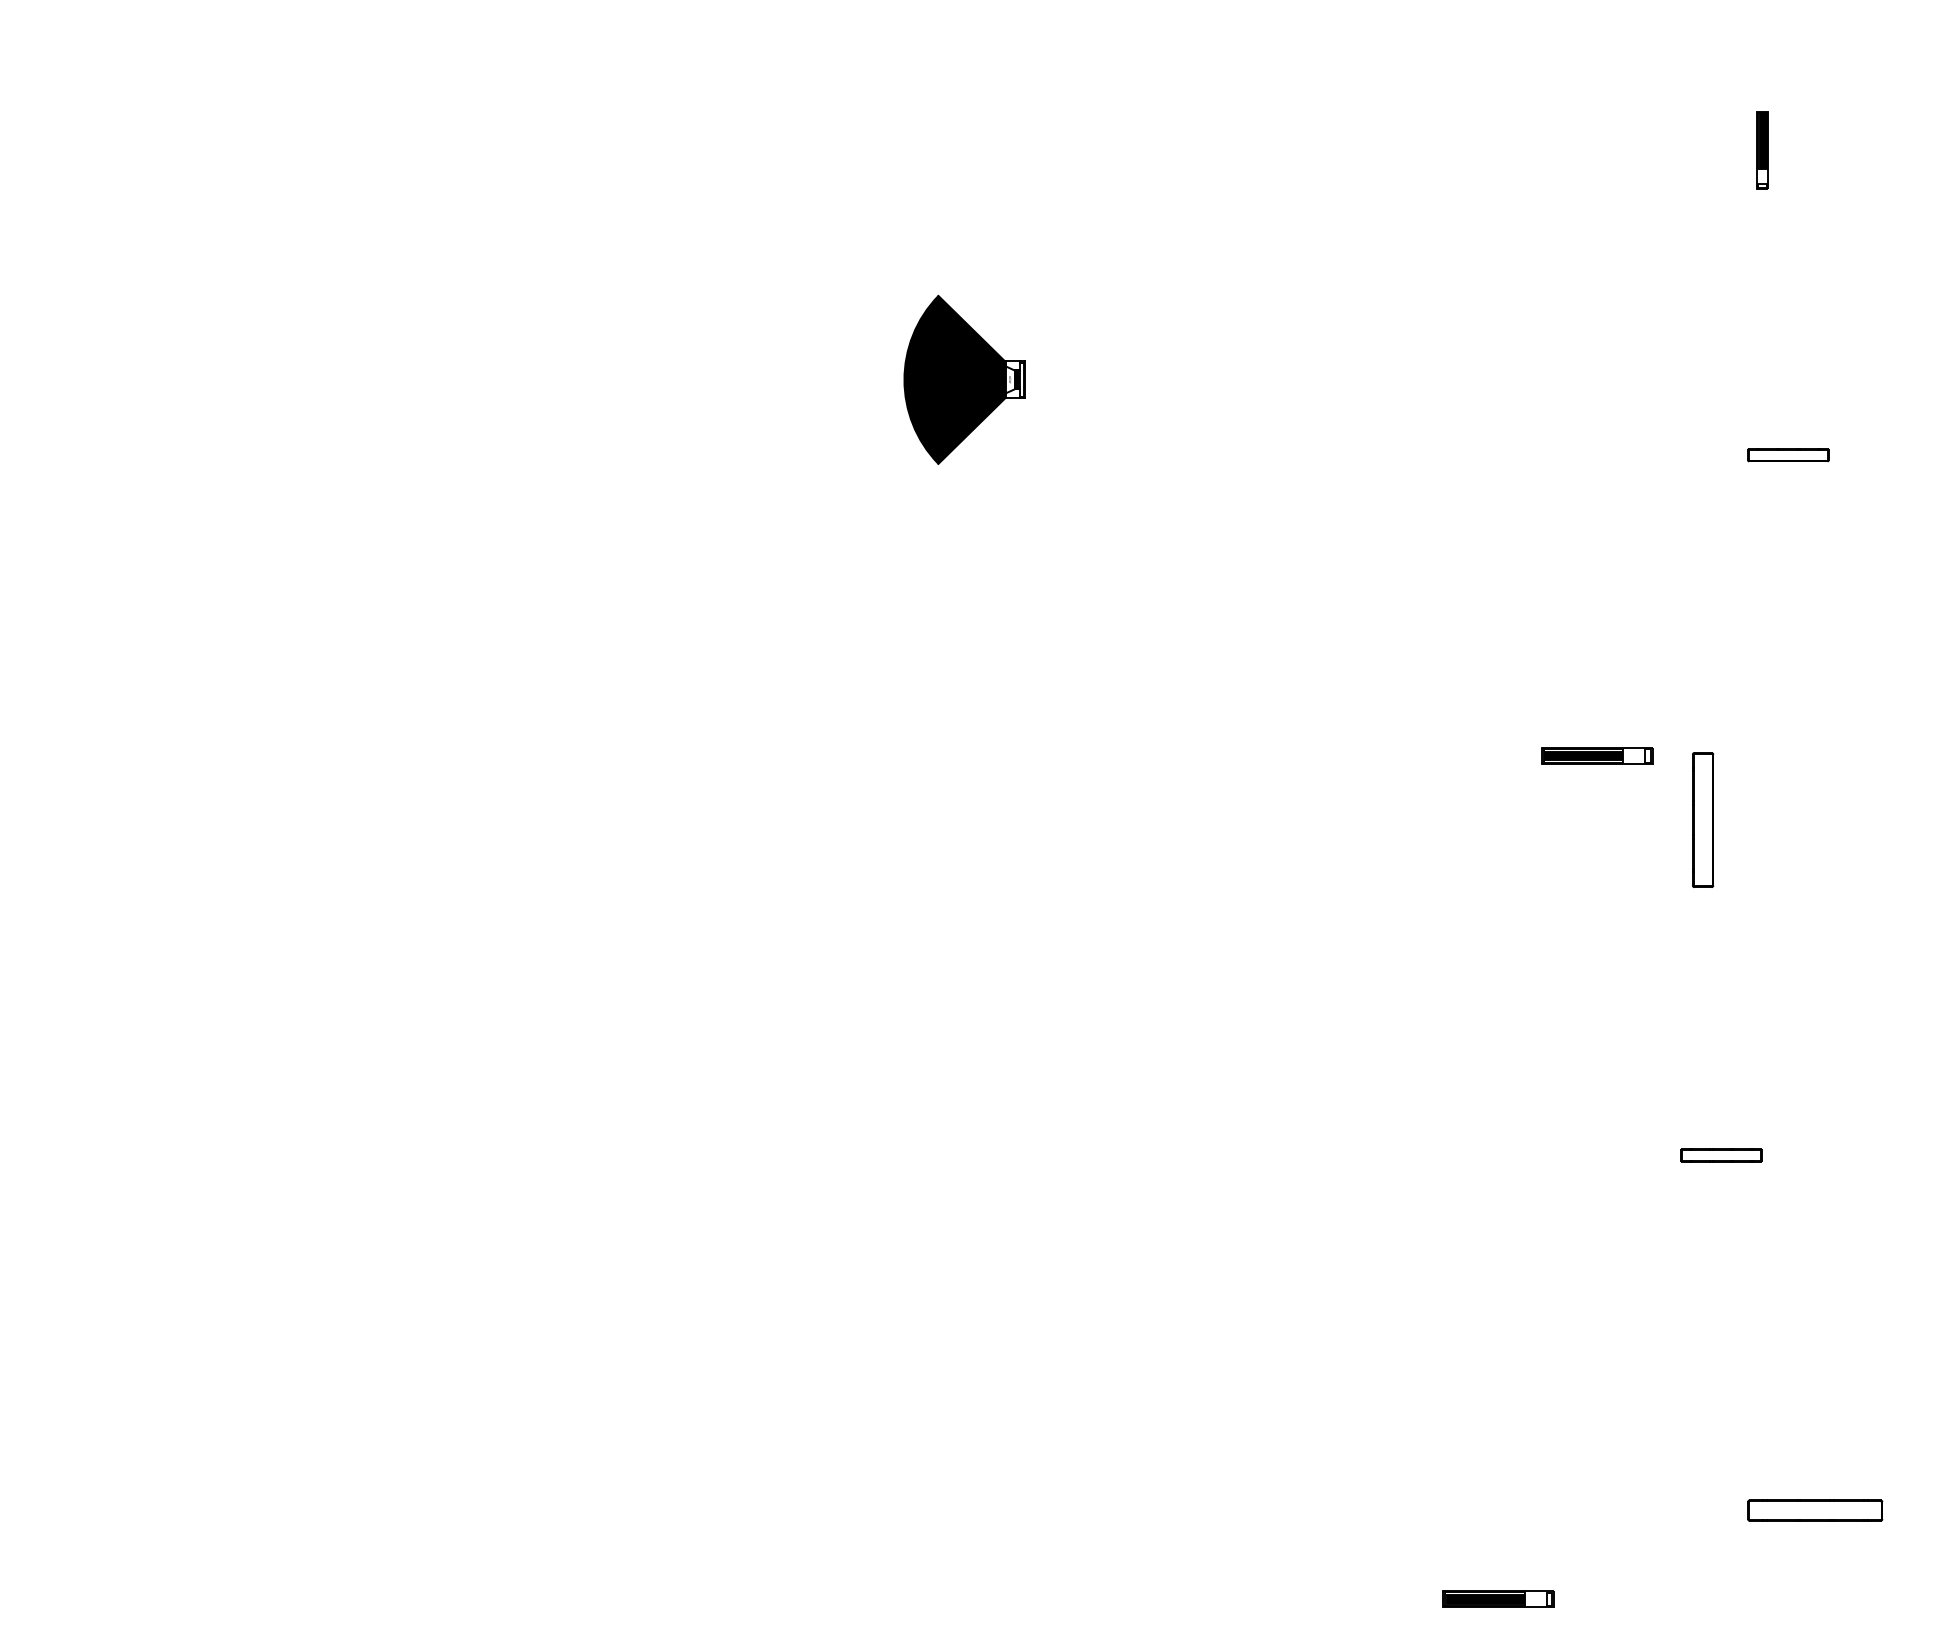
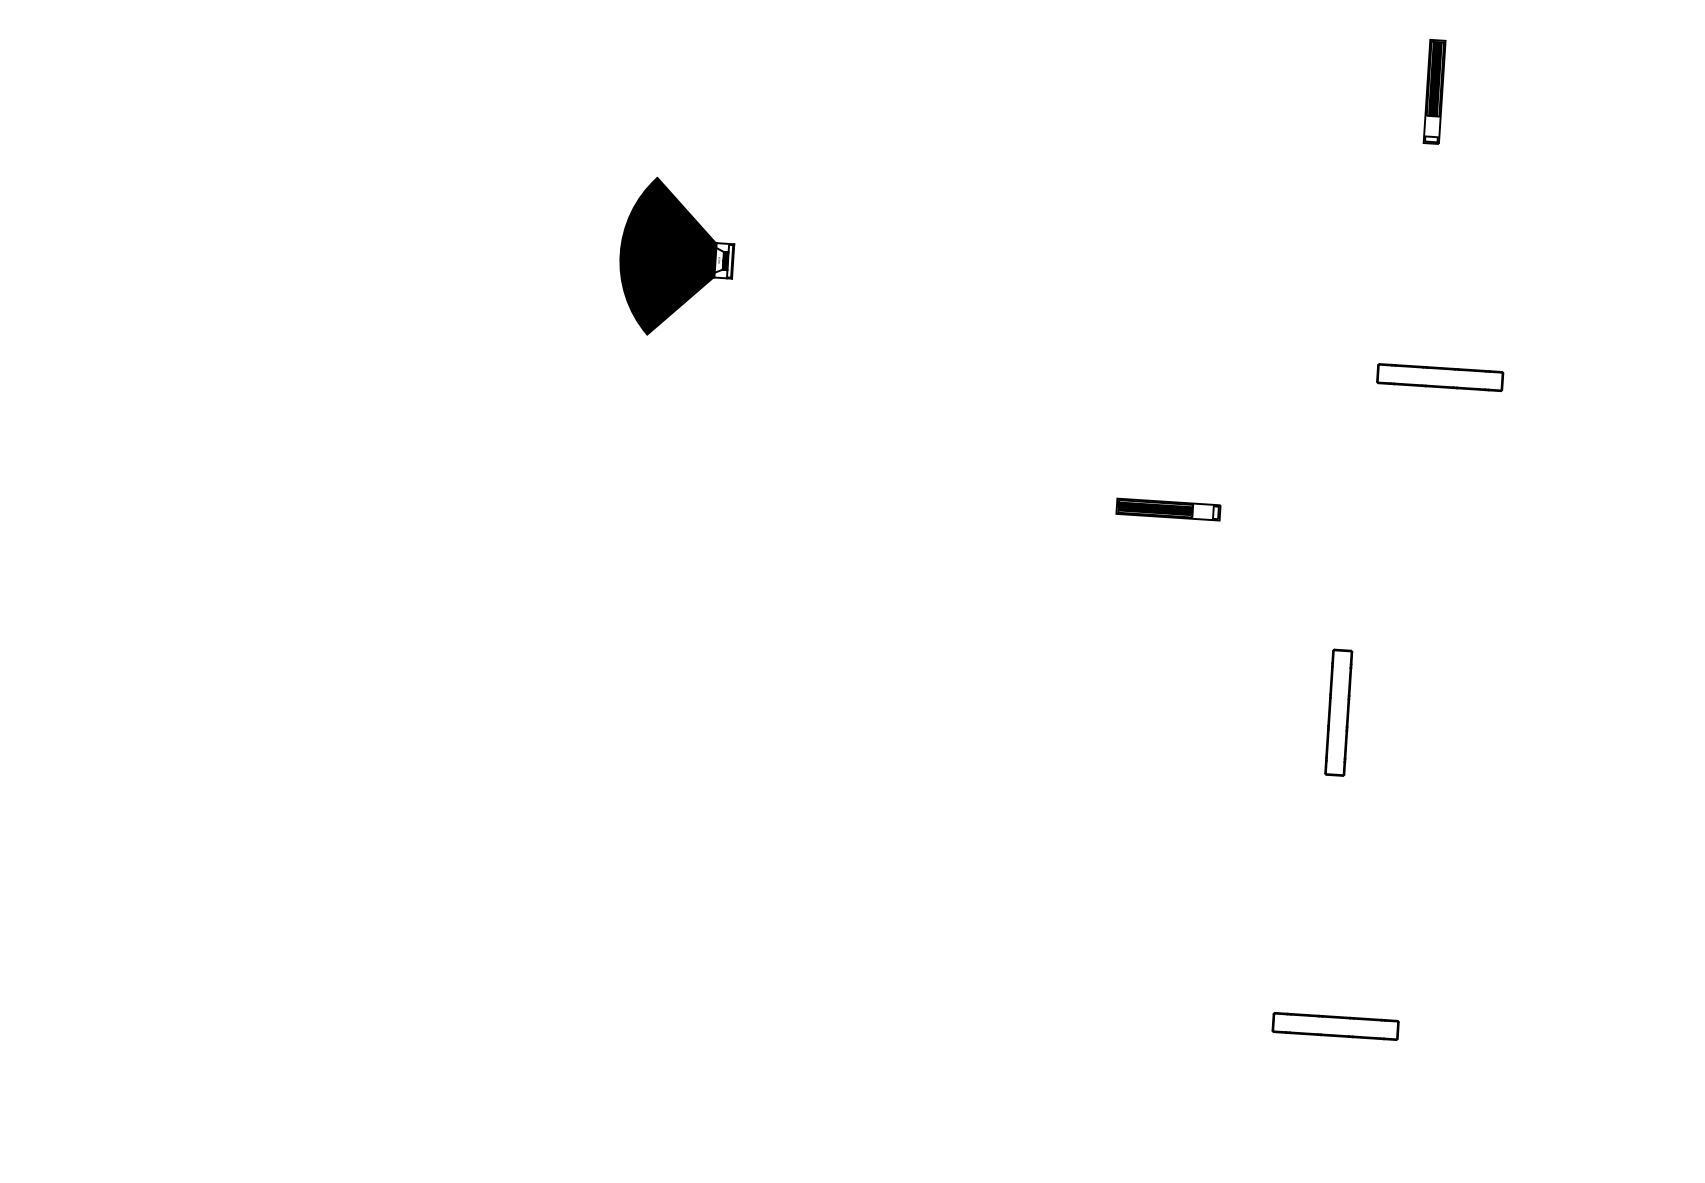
part: (1762, 150) -> (1434, 92), size x1.43
part: (1788, 455) -> (1440, 377), size x1.67
part: (1597, 755) -> (1168, 509), moved
part: (1721, 1155) -> (1335, 1026), size x1.67

